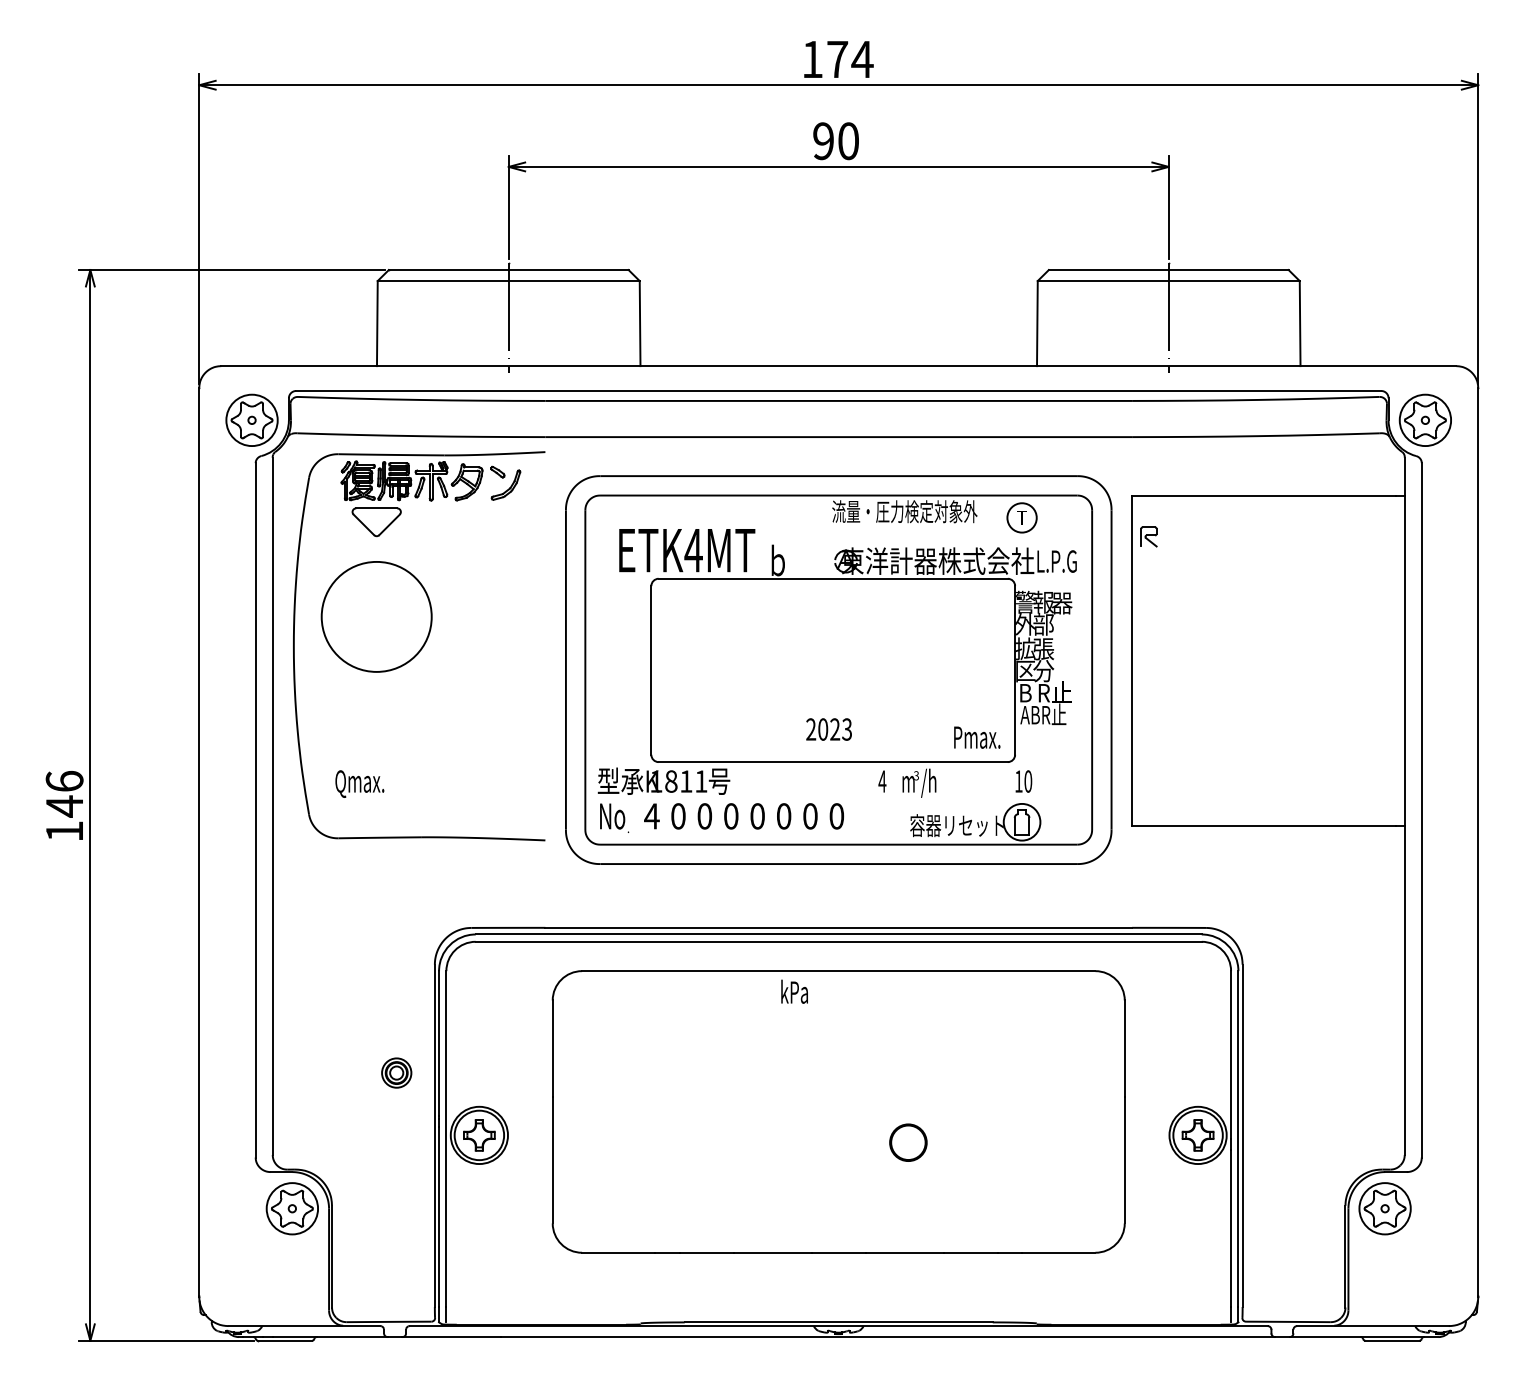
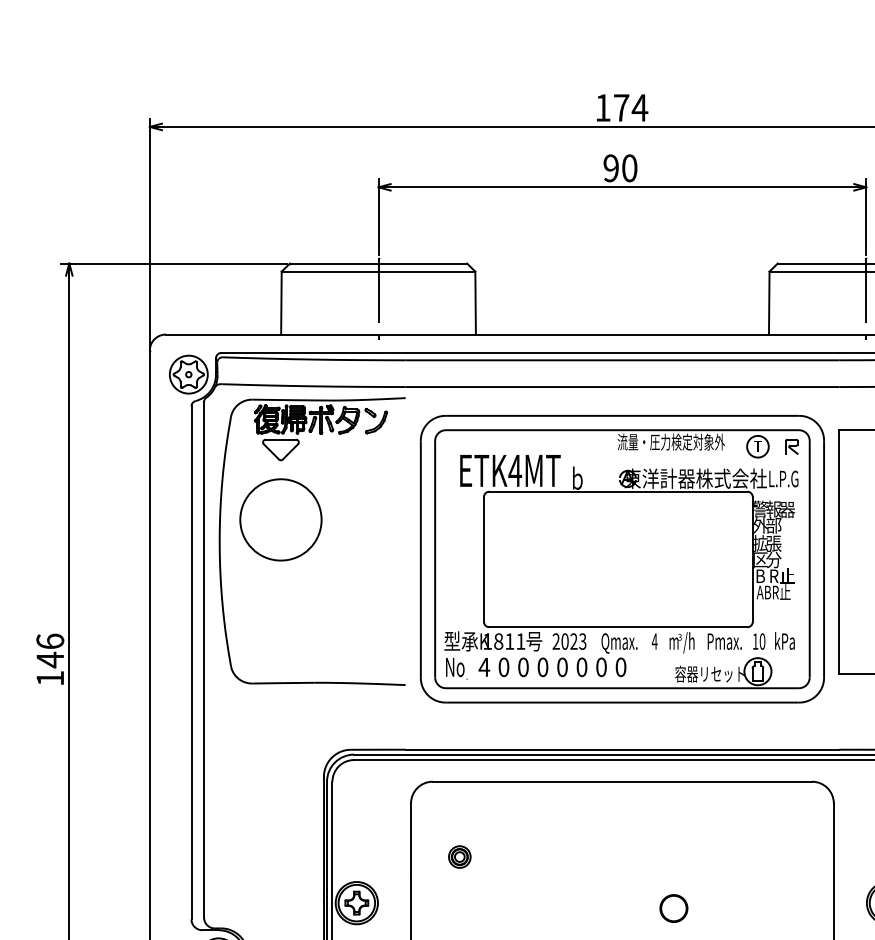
part: (1148, 536) -> (791, 446), moved
text: (828, 729) -> (569, 641), moved
text: (977, 737) -> (724, 641), moved
text: (359, 783) -> (619, 643), moved
text: (794, 991) -> (784, 640), moved
part: (396, 1072) -> (459, 856), moved

